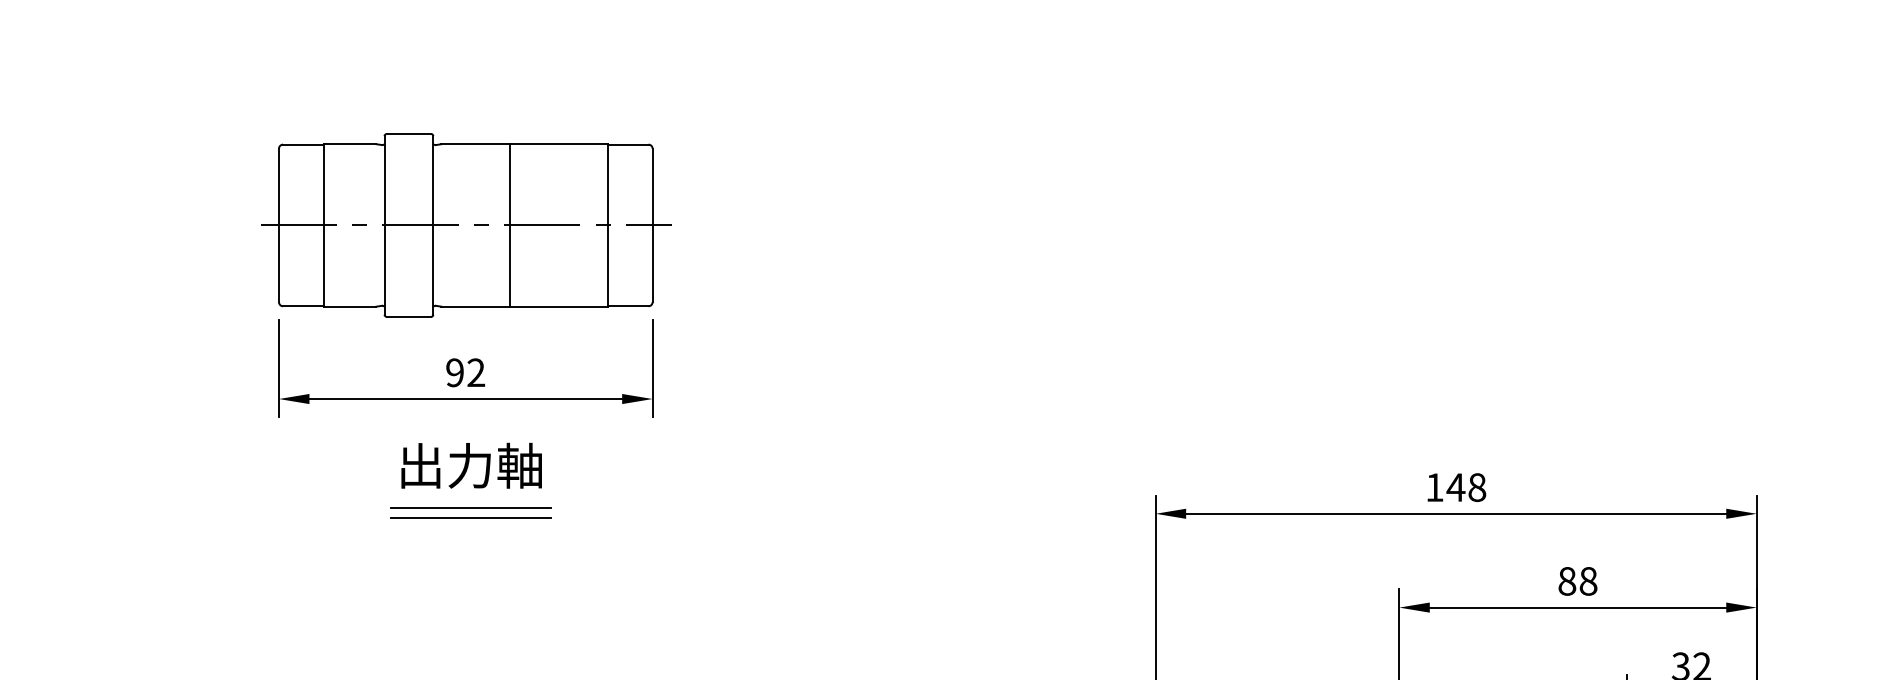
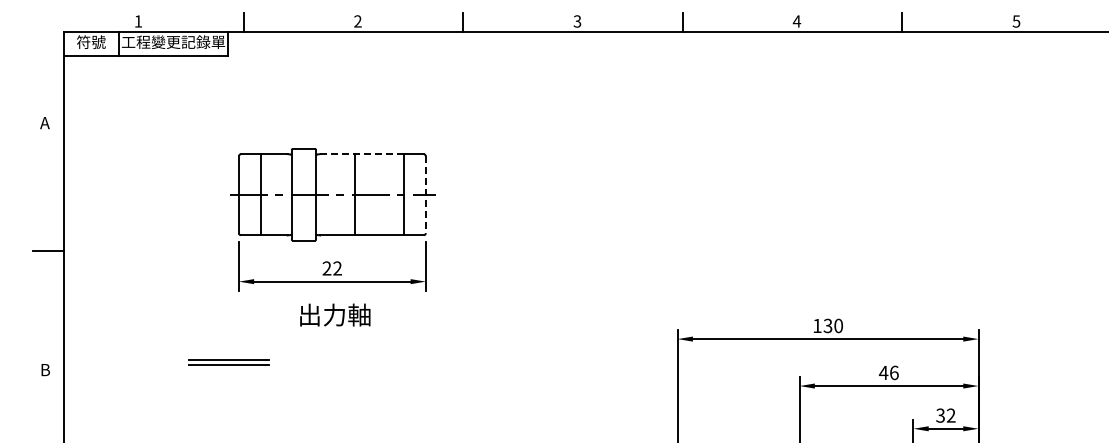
line: (523, 144) -> (361, 154), solid -> dashed
line: (651, 226) -> (425, 195), solid -> dashed
text: (454, 372) -> (326, 268), 92 -> 22
text: (1466, 486) -> (833, 325), 148 -> 130
part: (470, 512) -> (228, 362), moved
text: (1576, 580) -> (888, 372), 88 -> 46

